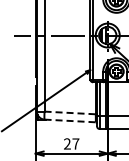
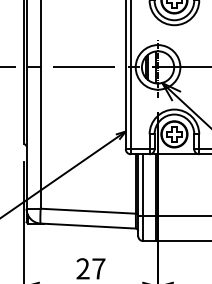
line: (70, 112) -> (88, 210), dashed -> solid
line: (70, 120) -> (88, 225), dashed -> solid

